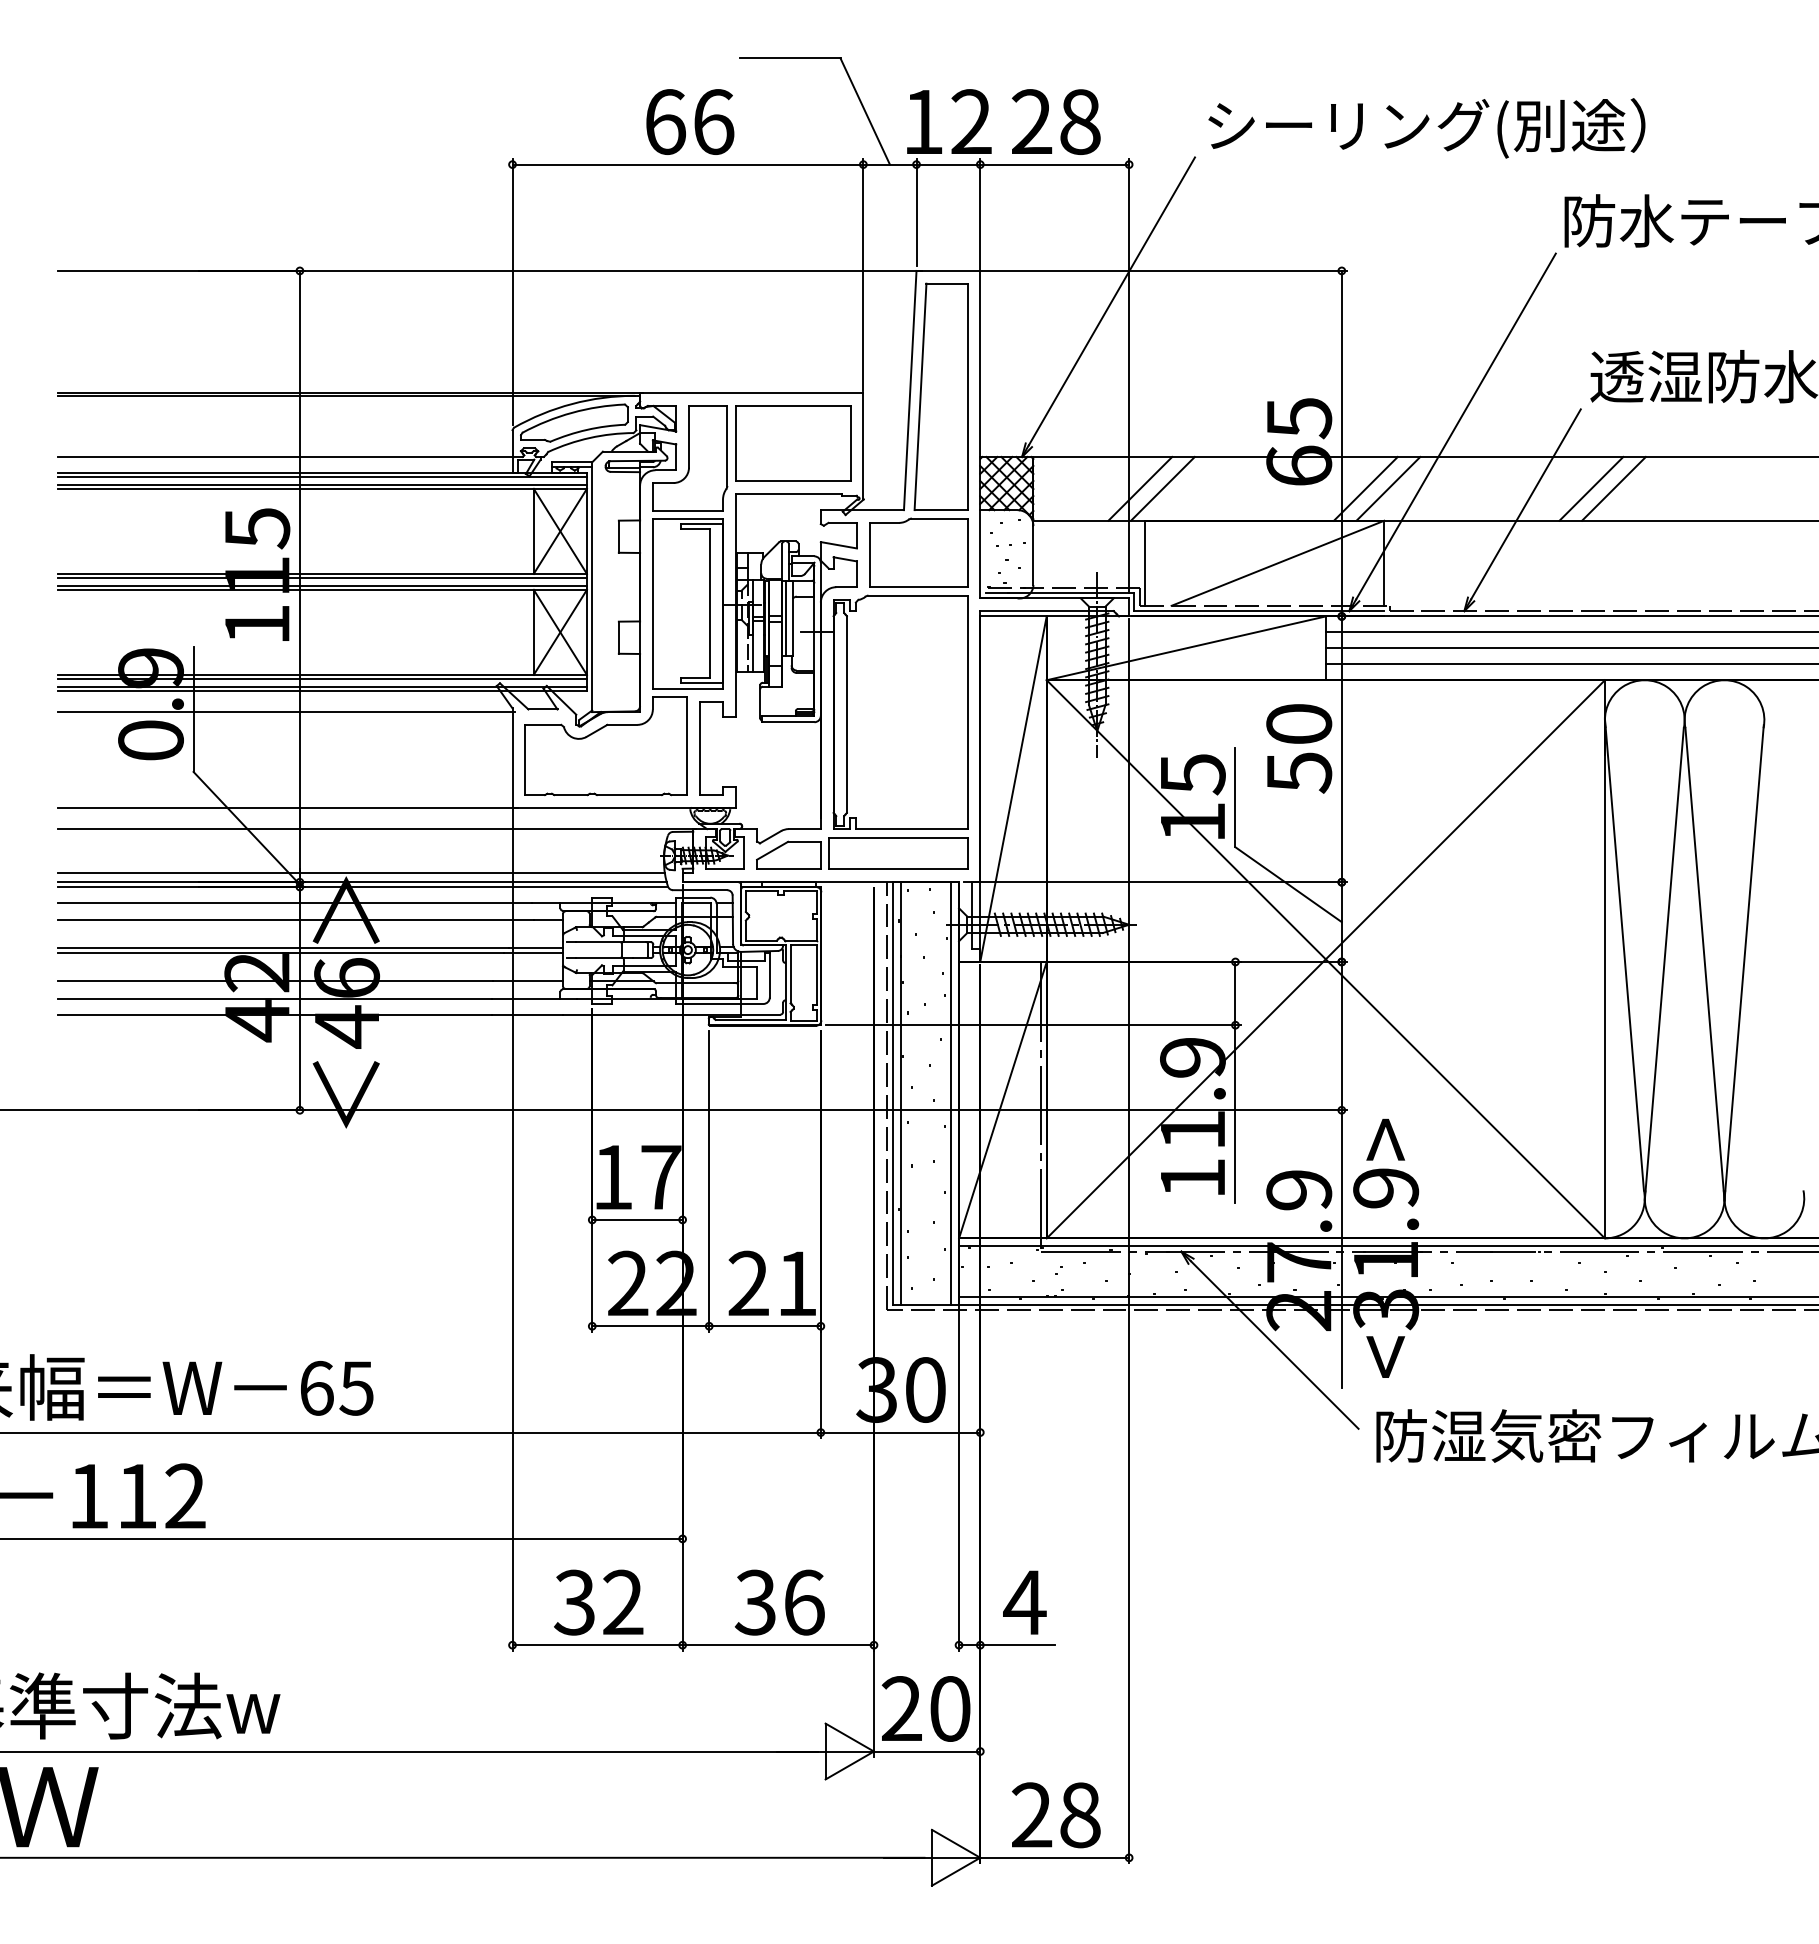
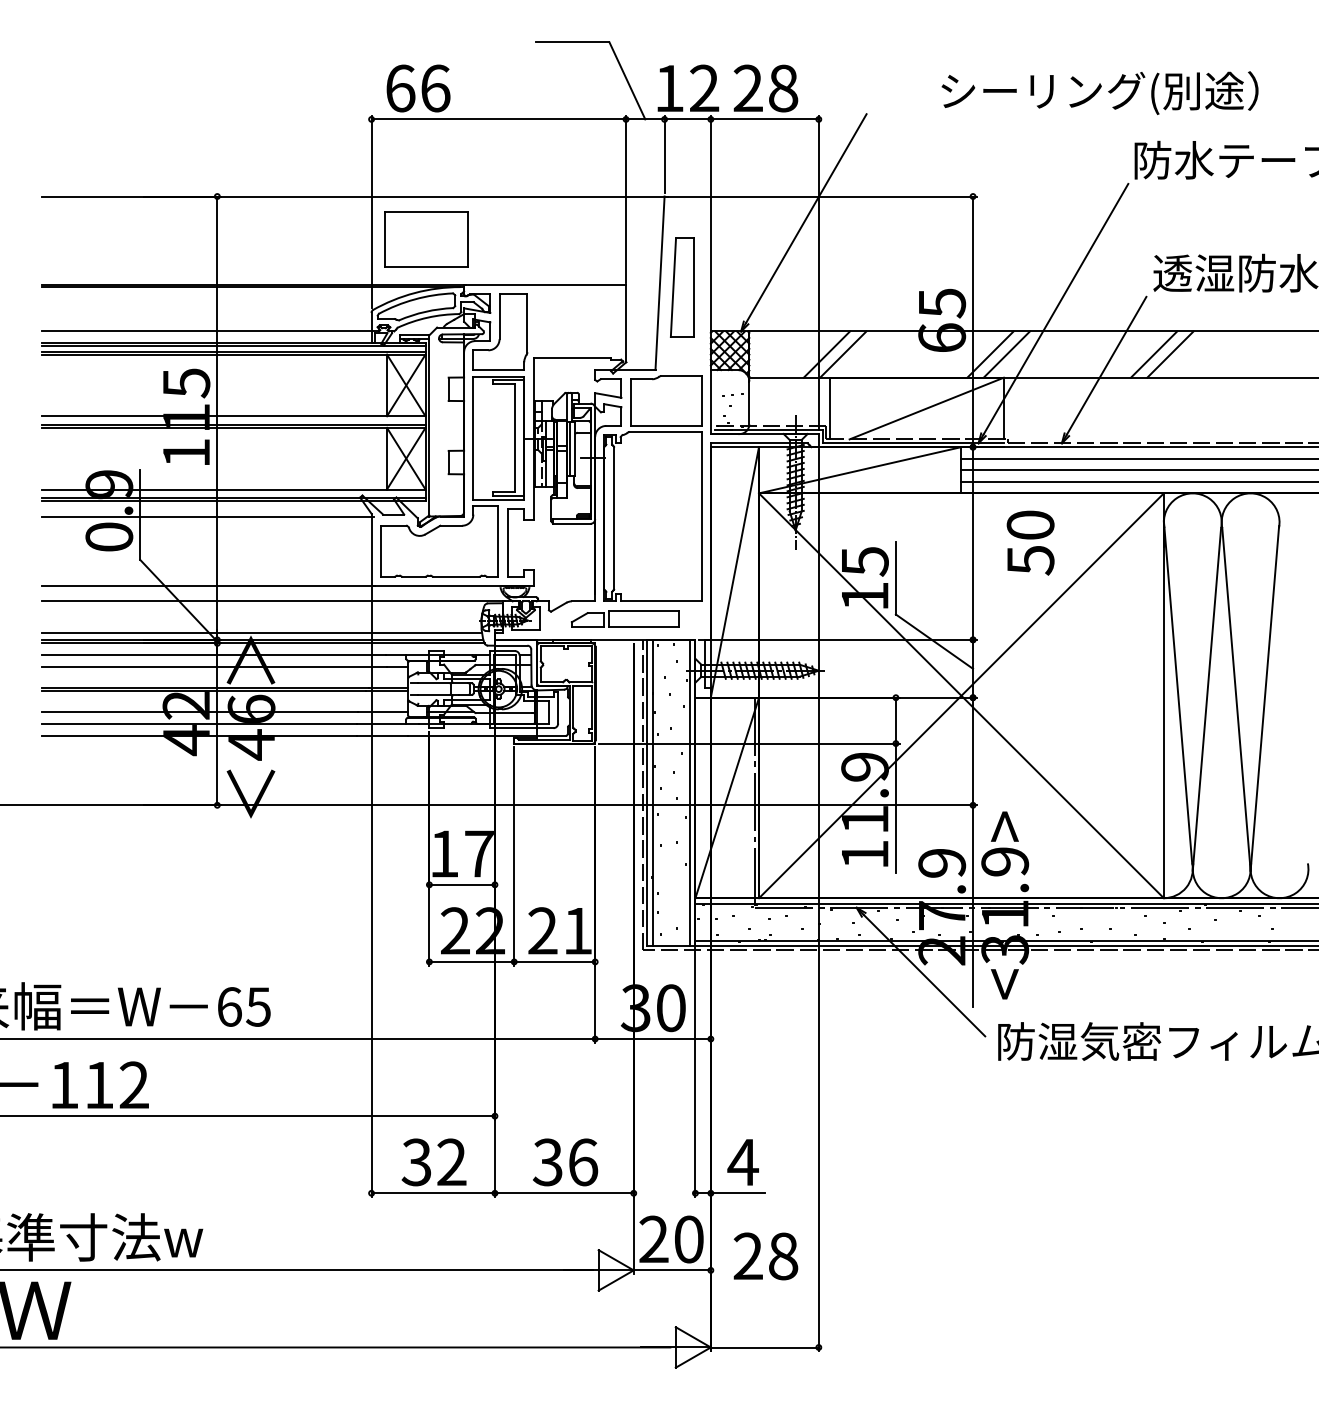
text: (690, 121) -> (418, 88), moved
text: (1426, 128) -> (1099, 93), moved
part: (940, 396) -> (681, 287), size x0.6
part: (793, 443) -> (426, 238), moved
line: (322, 577) -> (233, 418), removed
line: (322, 678) -> (233, 492), removed
text: (1299, 748) -> (1030, 542), moved
part: (862, 853) -> (625, 619), size x0.7
text: (1056, 1815) -> (766, 1256), moved

